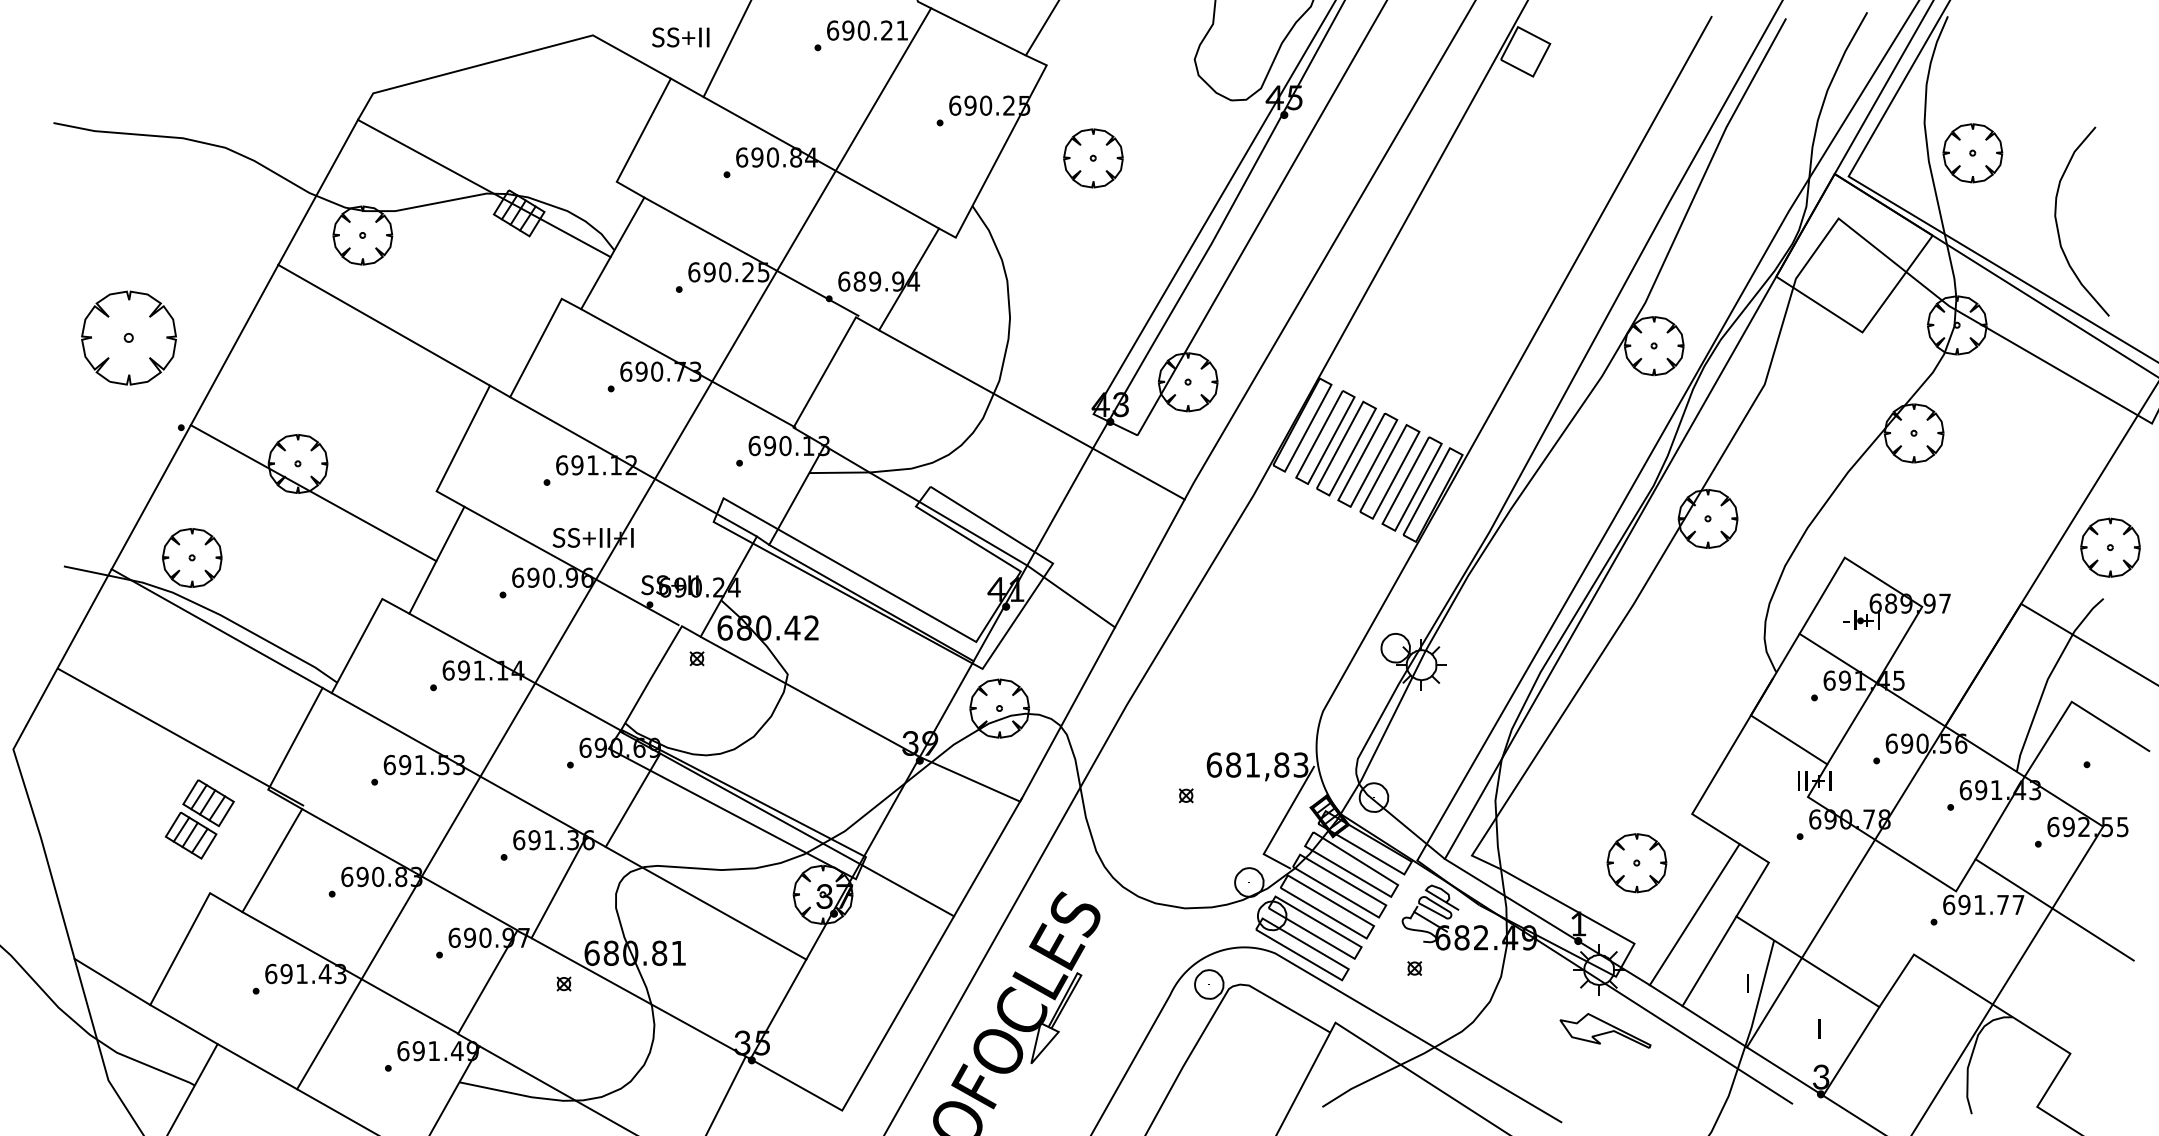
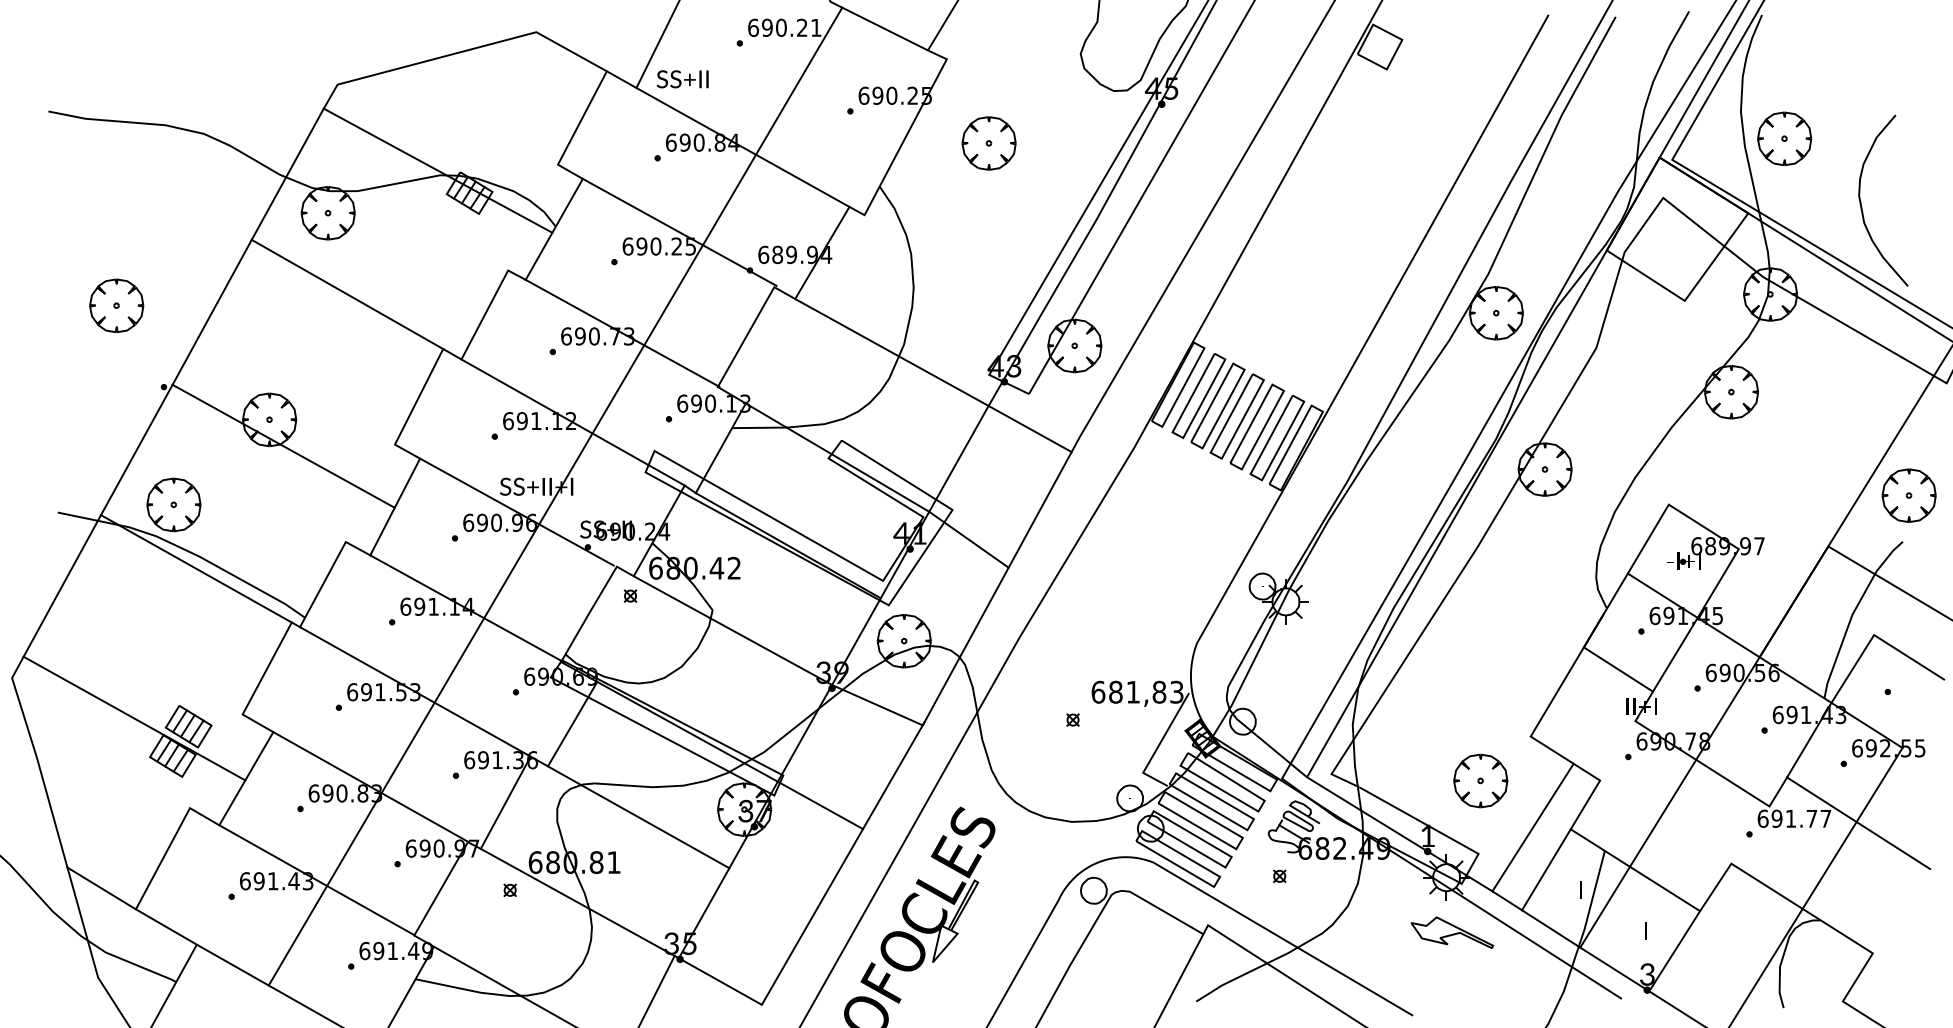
text: (680, 37) -> (682, 79), moved
part: (128, 337) -> (116, 305), size x0.62
line: (180, 736) -> (134, 717), moved

